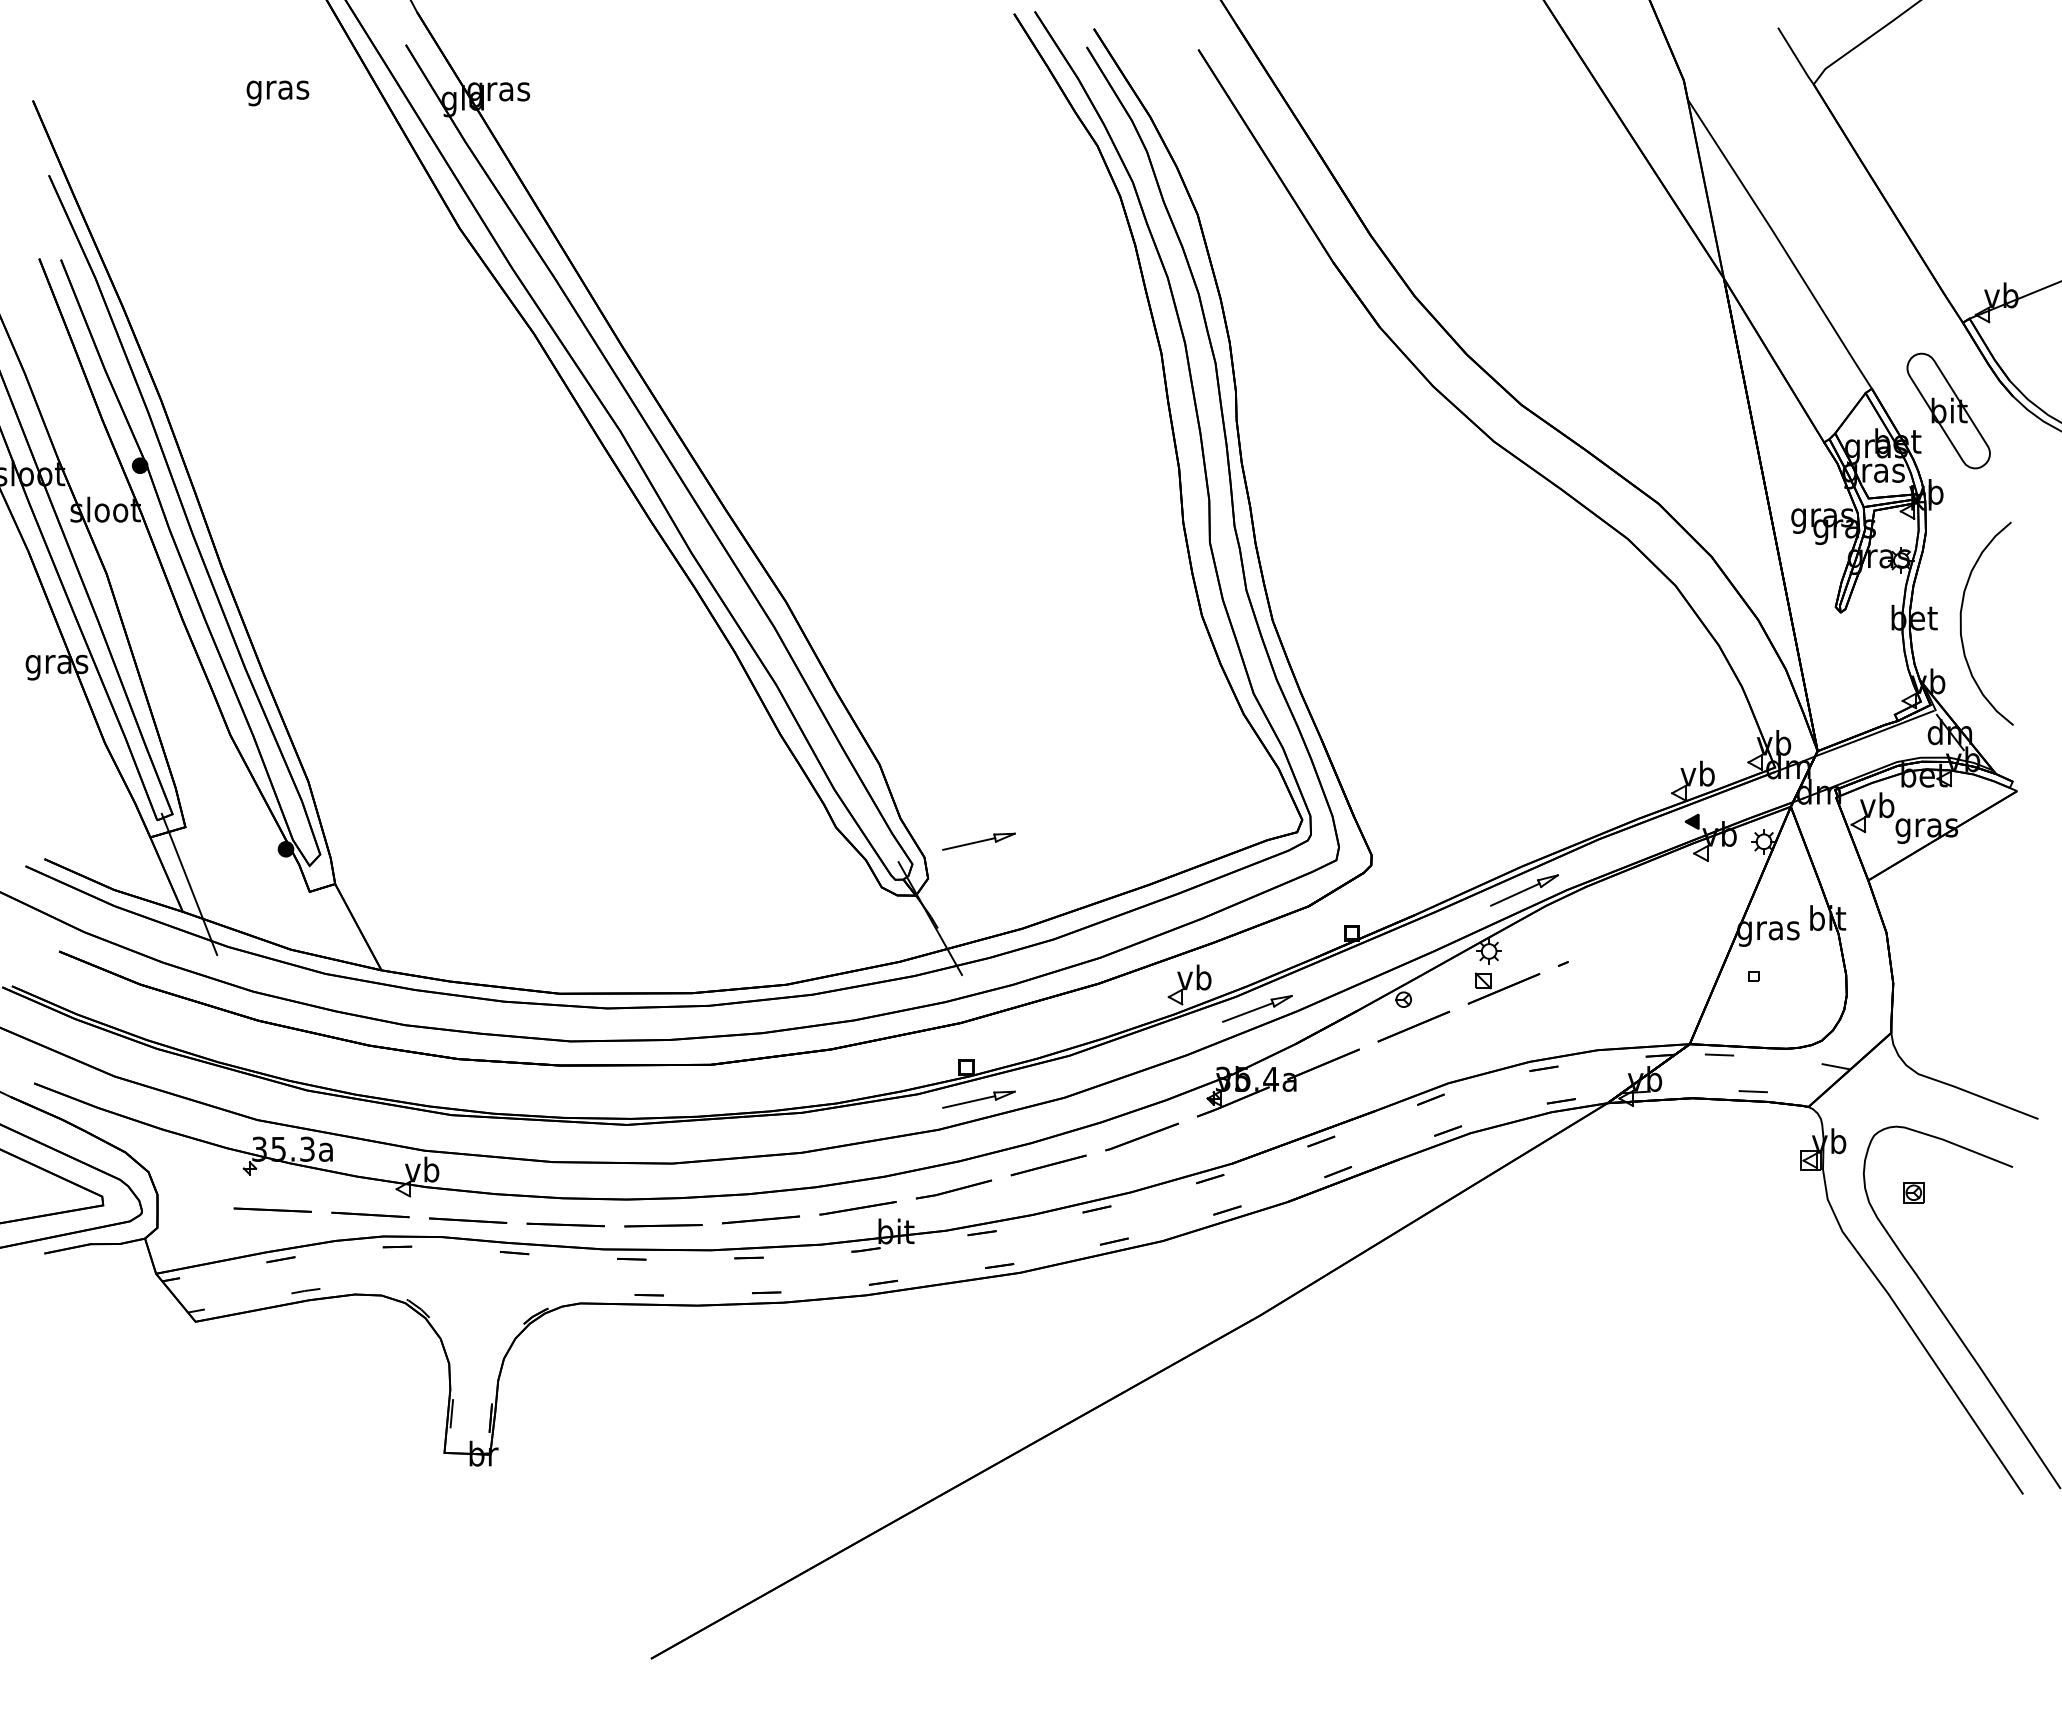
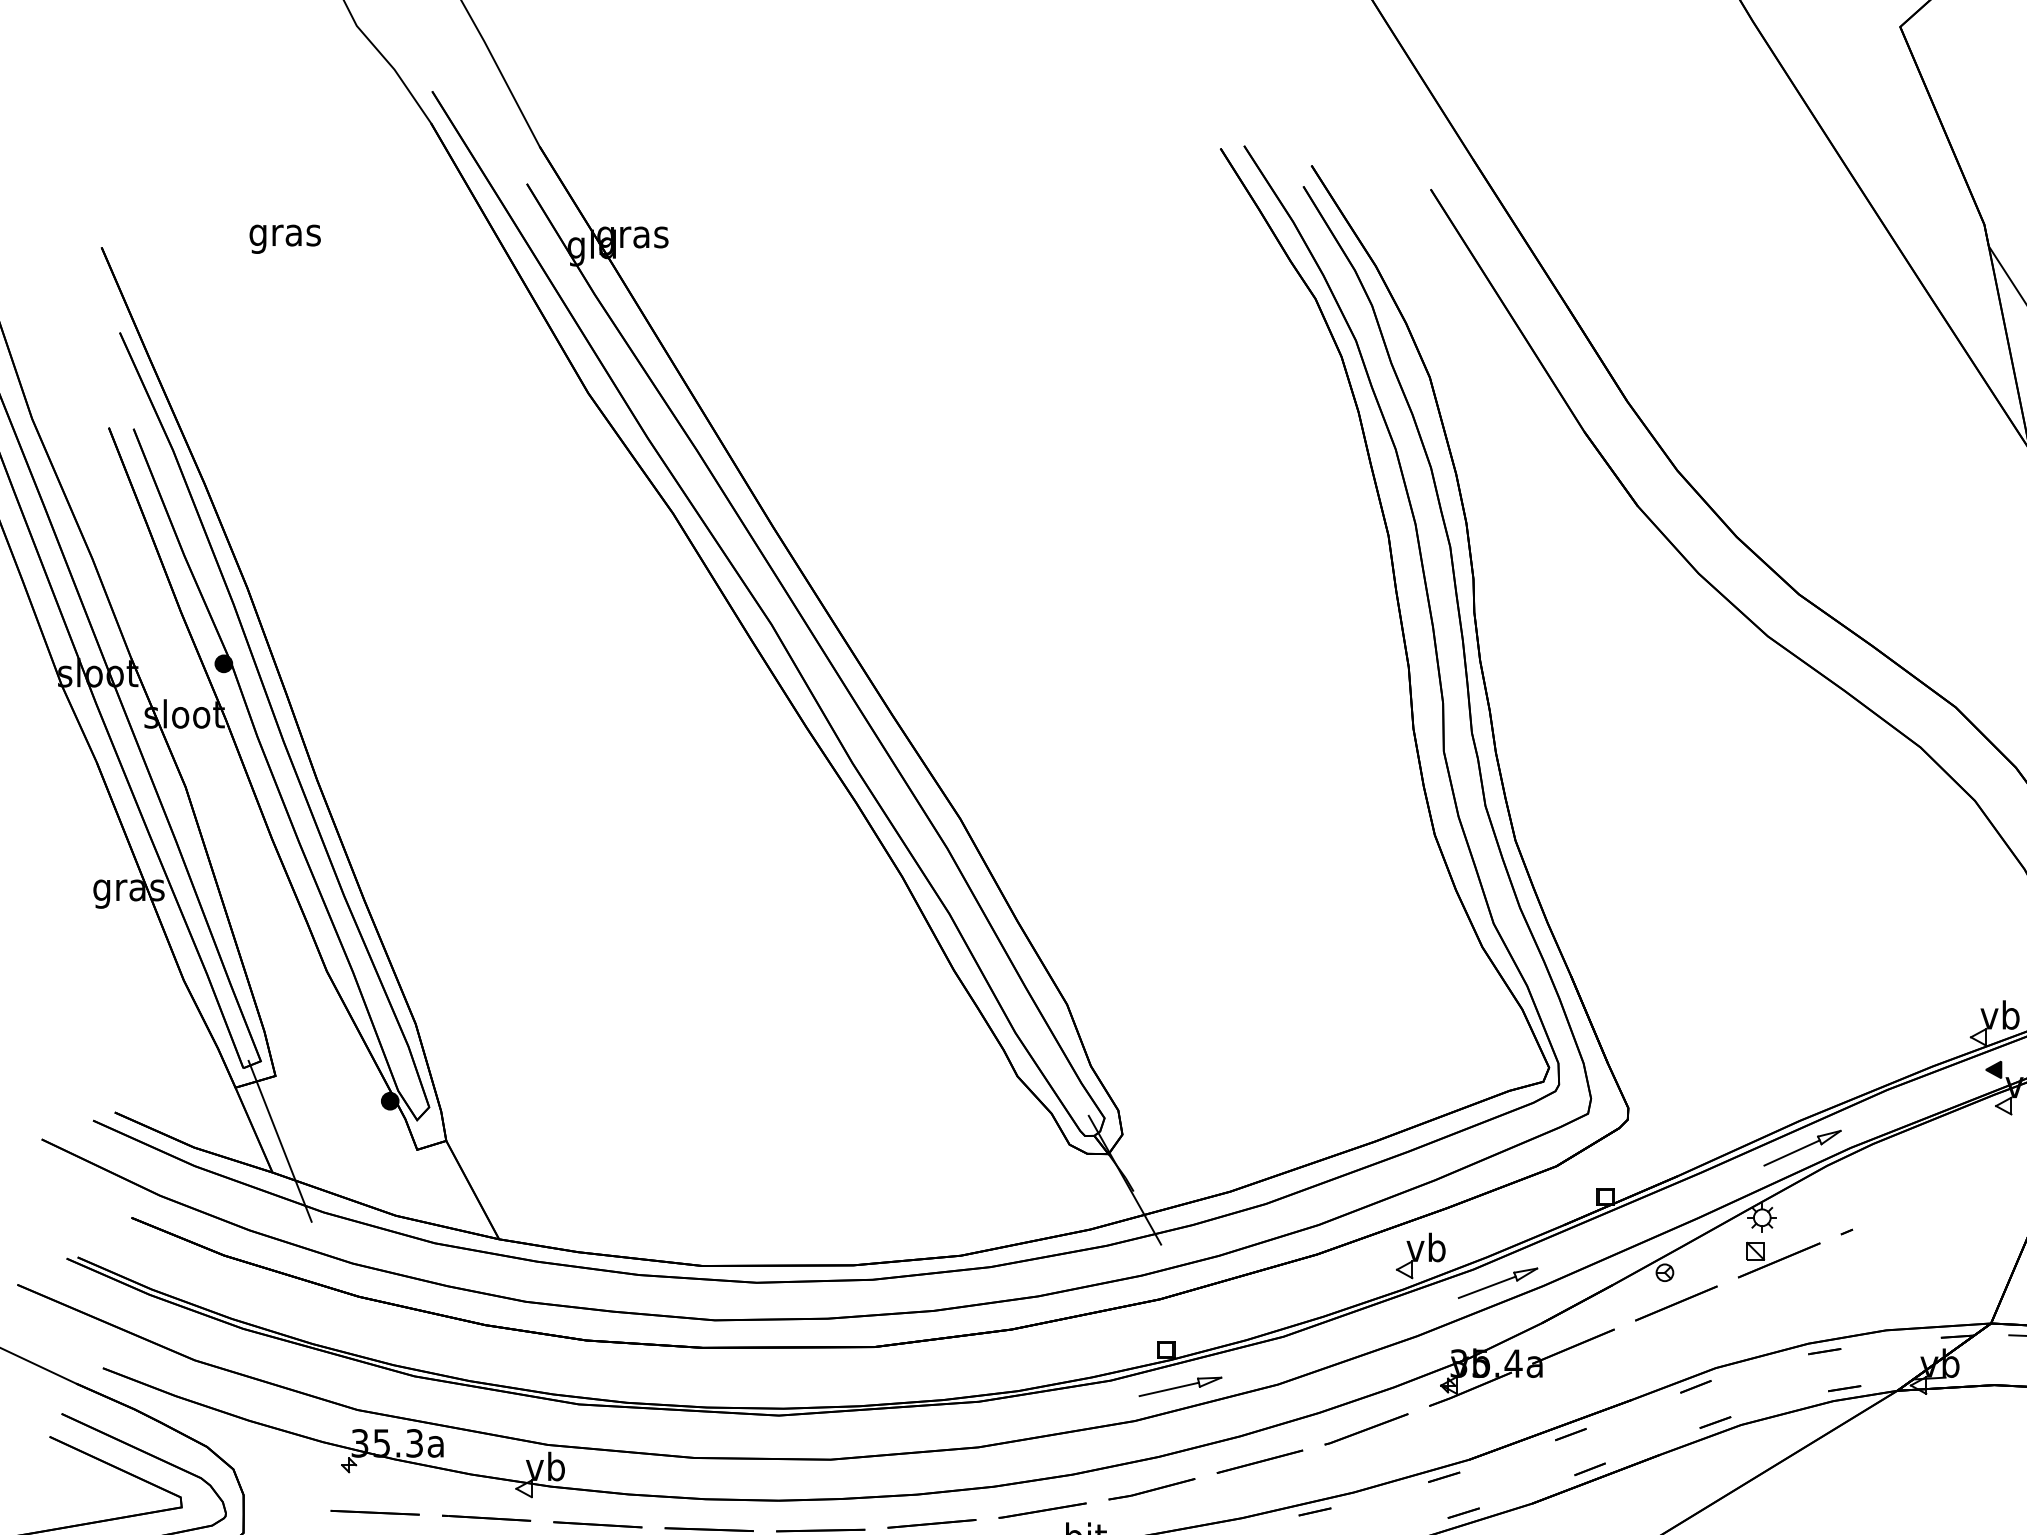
text: (277, 93) -> (284, 239), moved
part: (978, 841) -> (1179, 1092), removed

